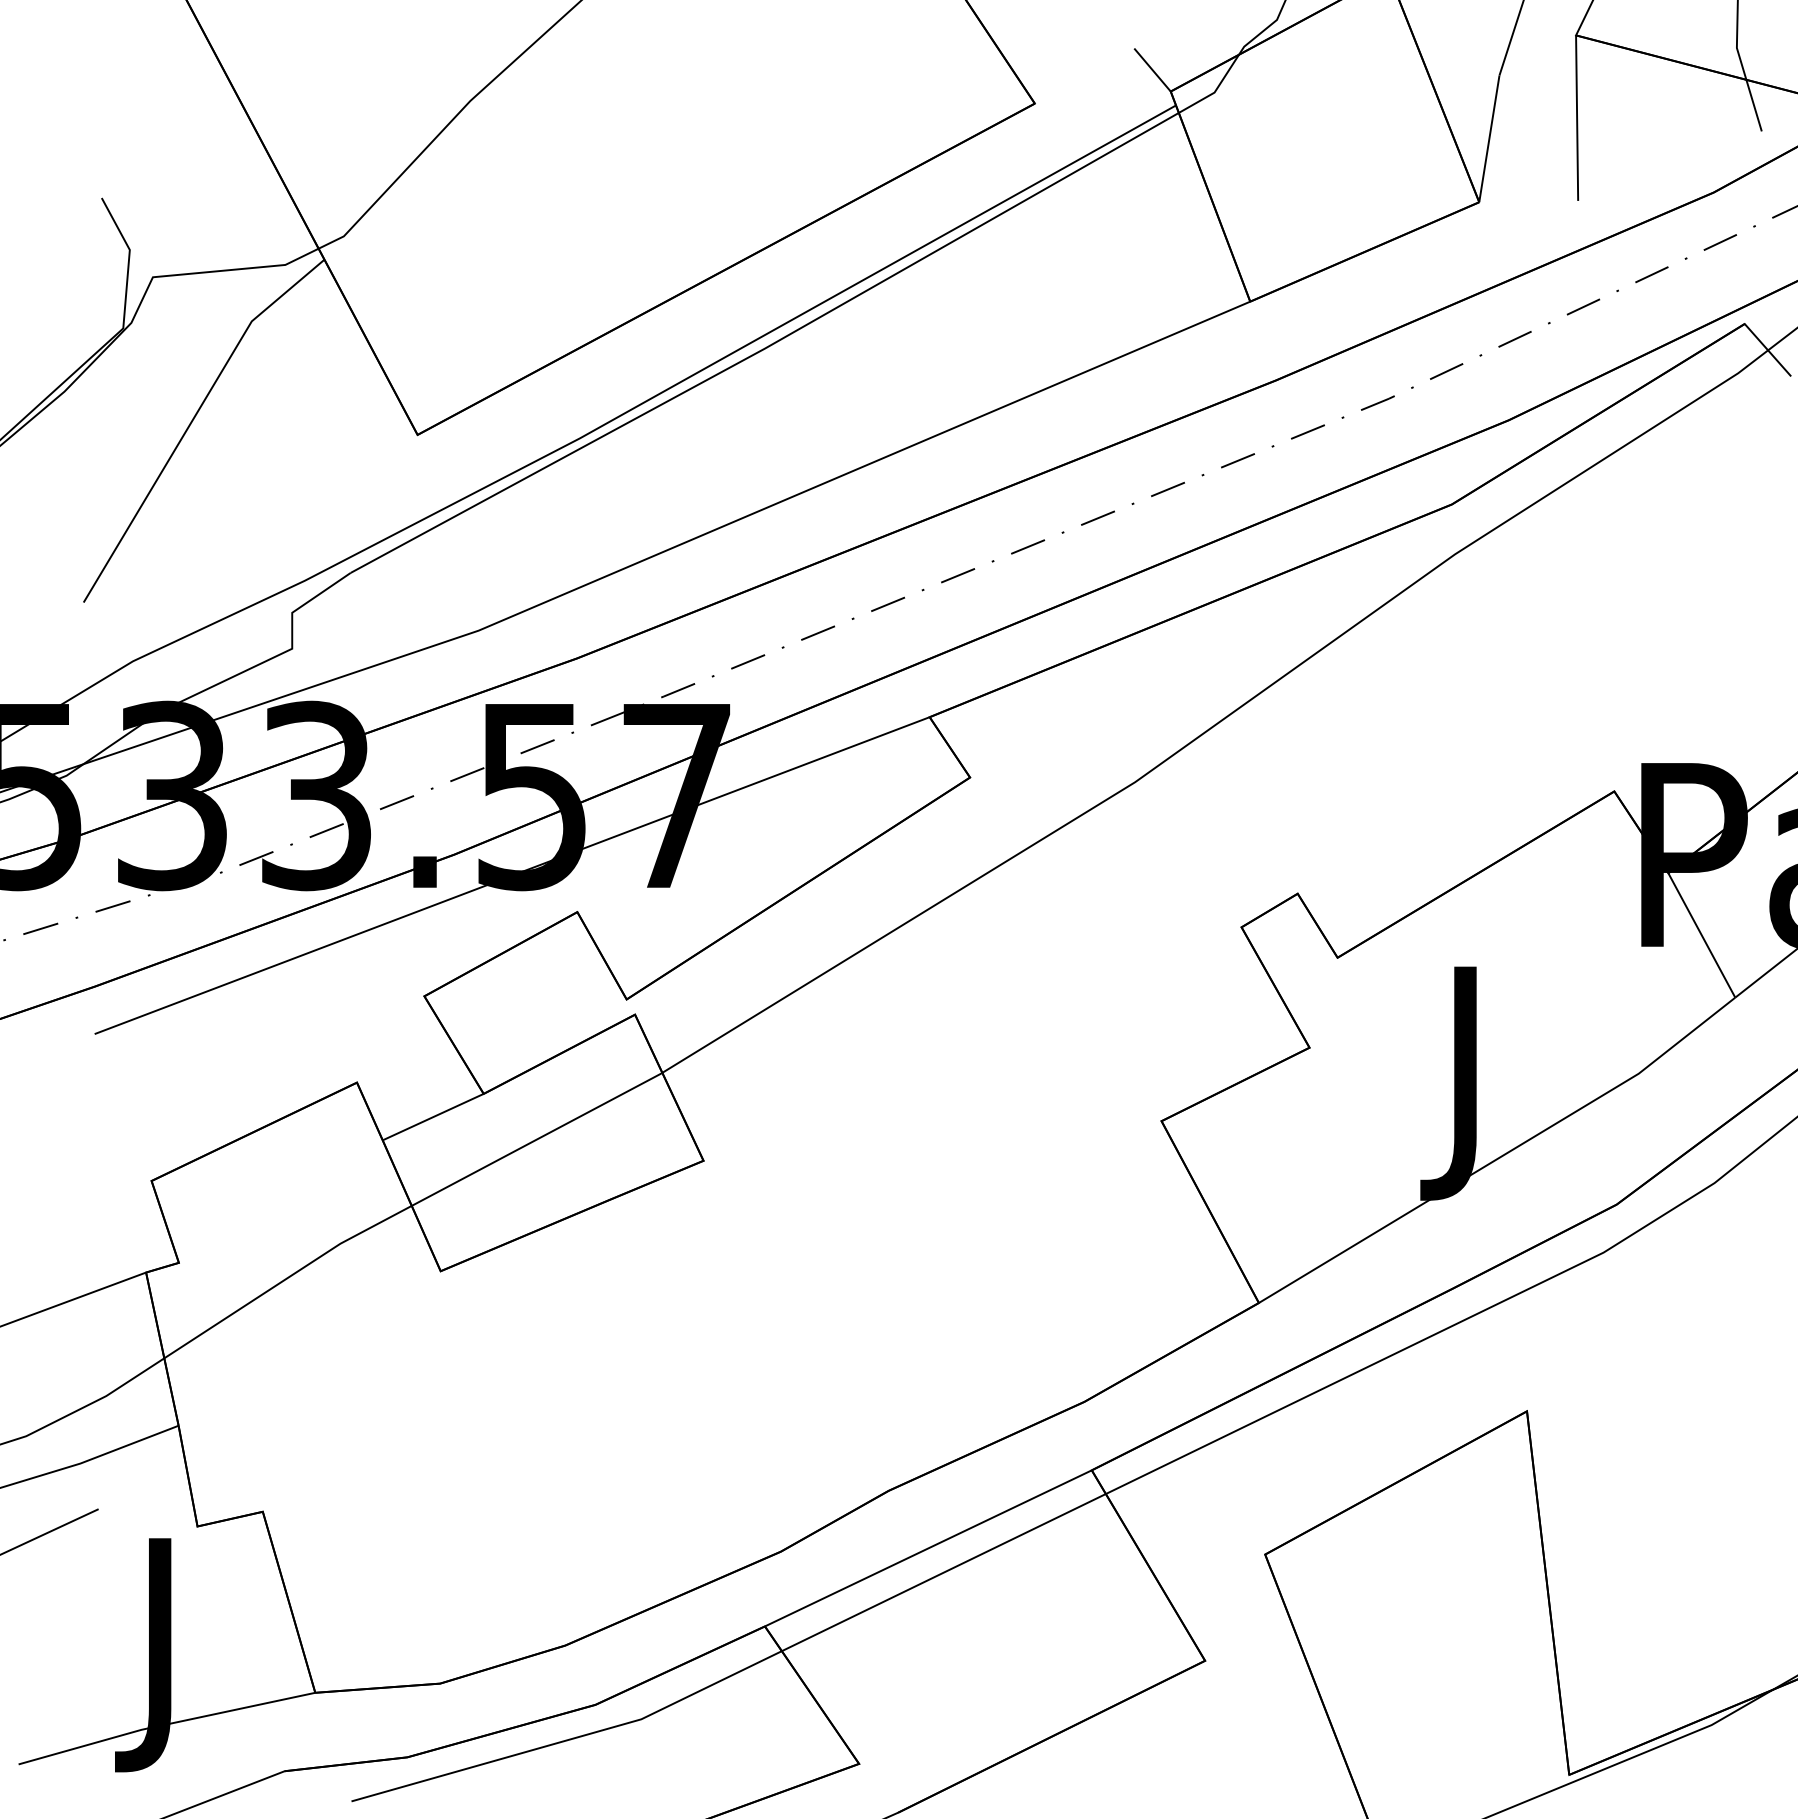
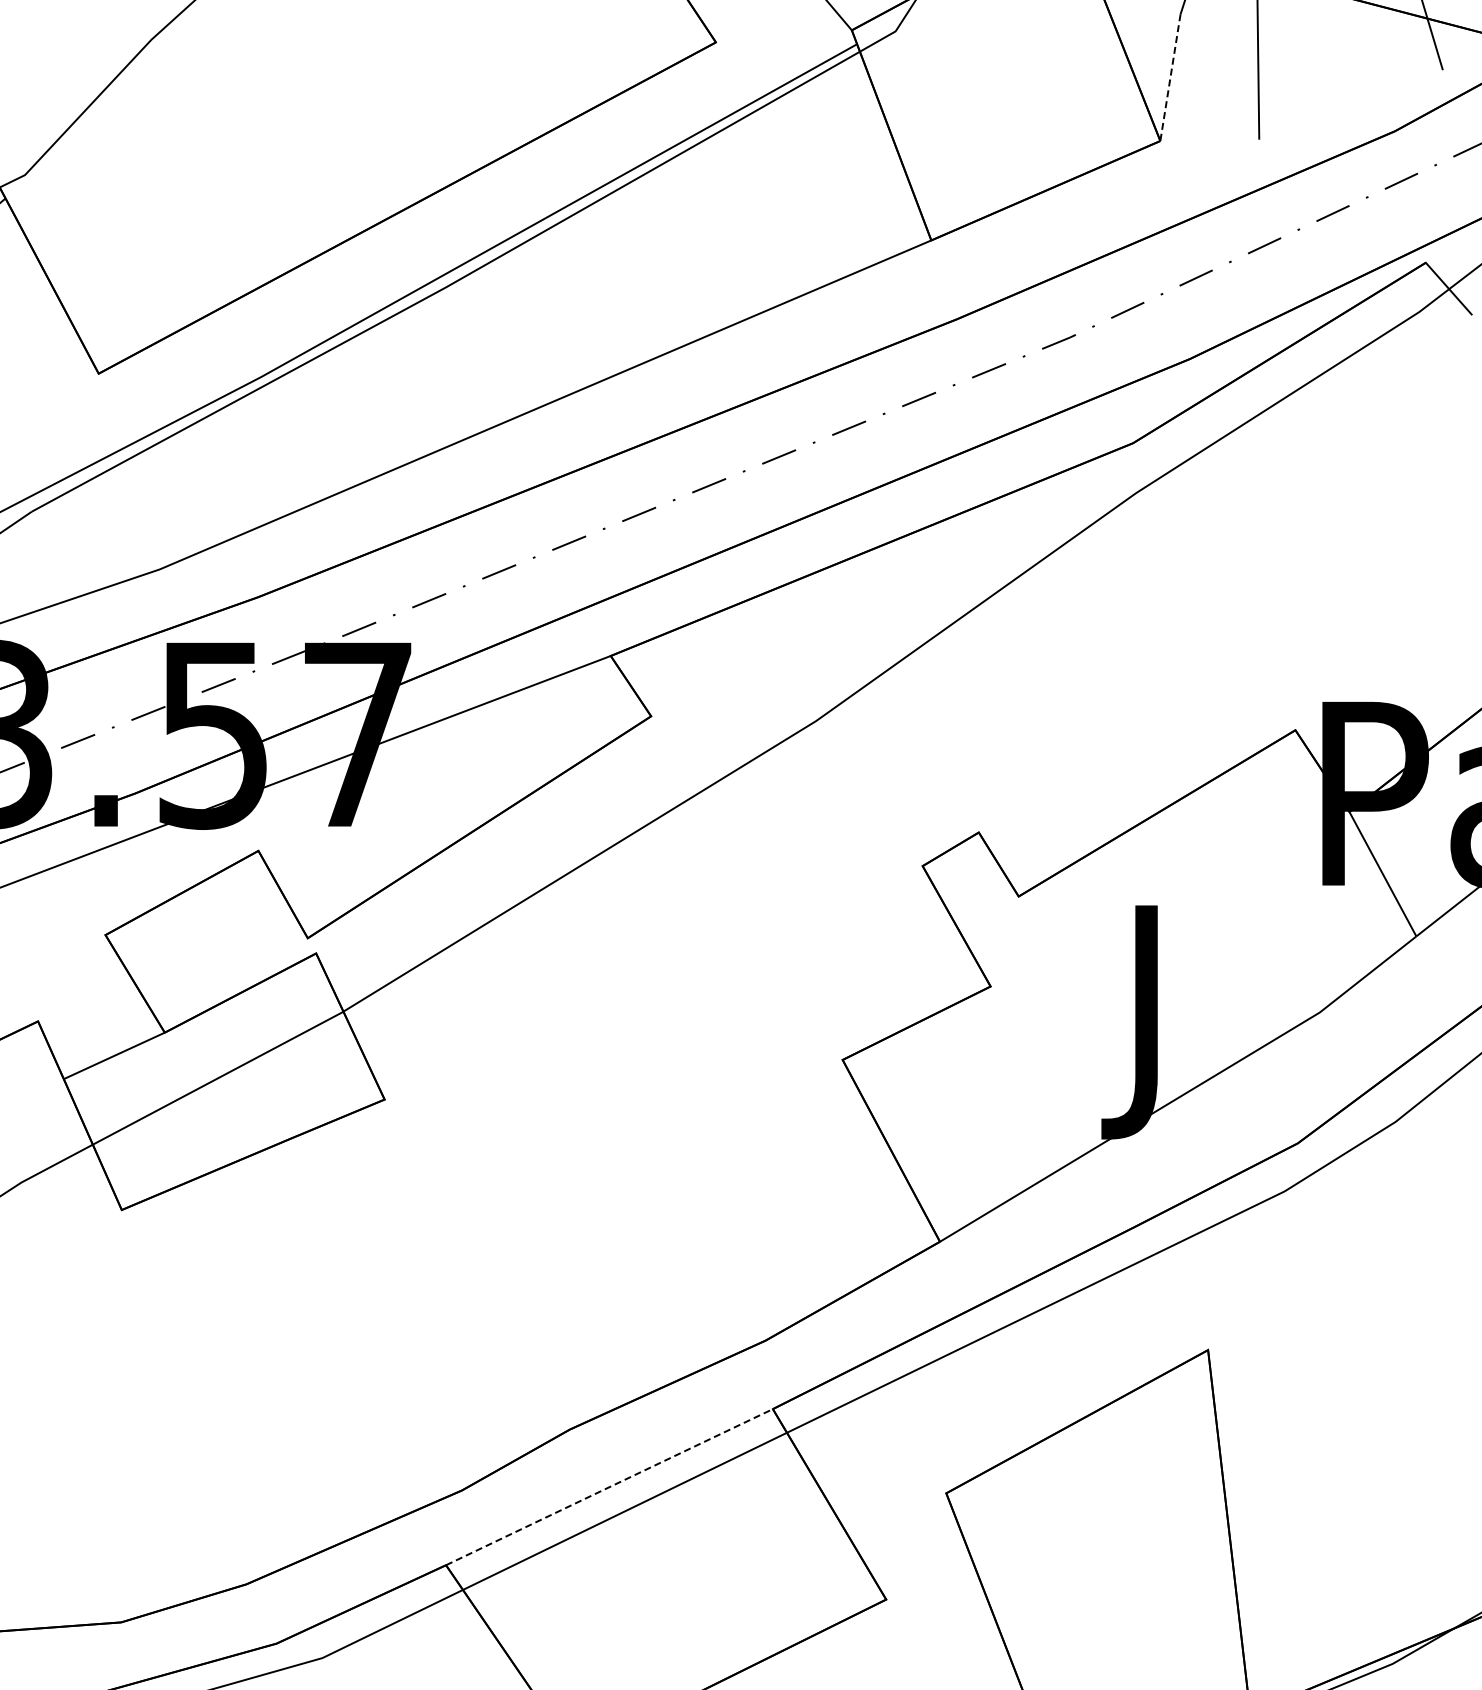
line: (1489, 139) -> (1170, 78), solid -> dashed
line: (928, 1548) -> (609, 1487), solid -> dashed

